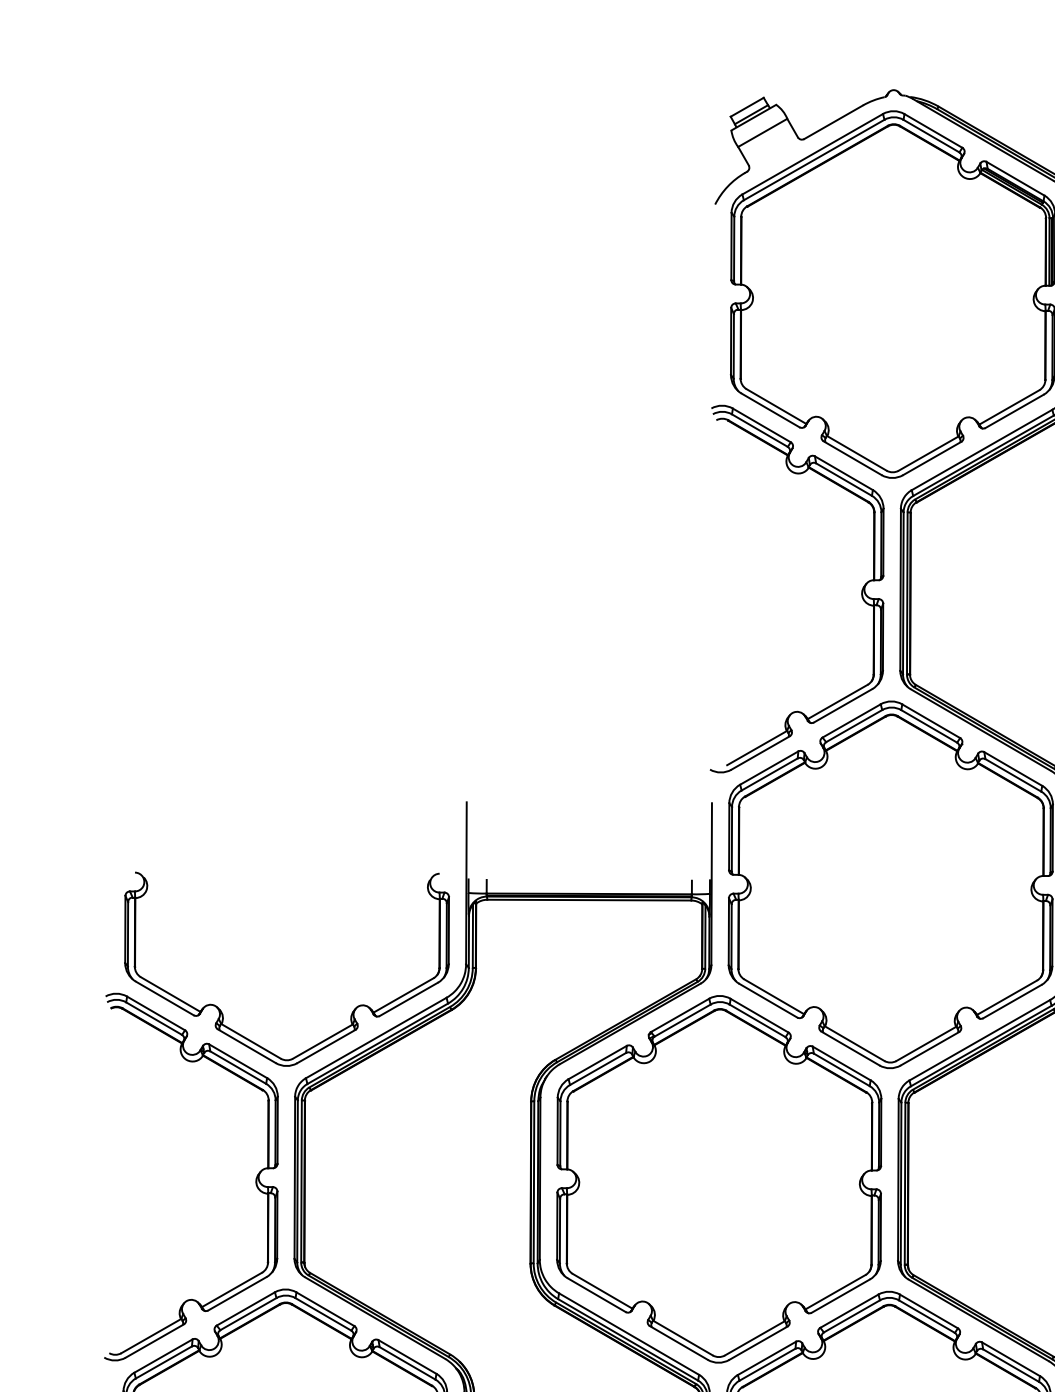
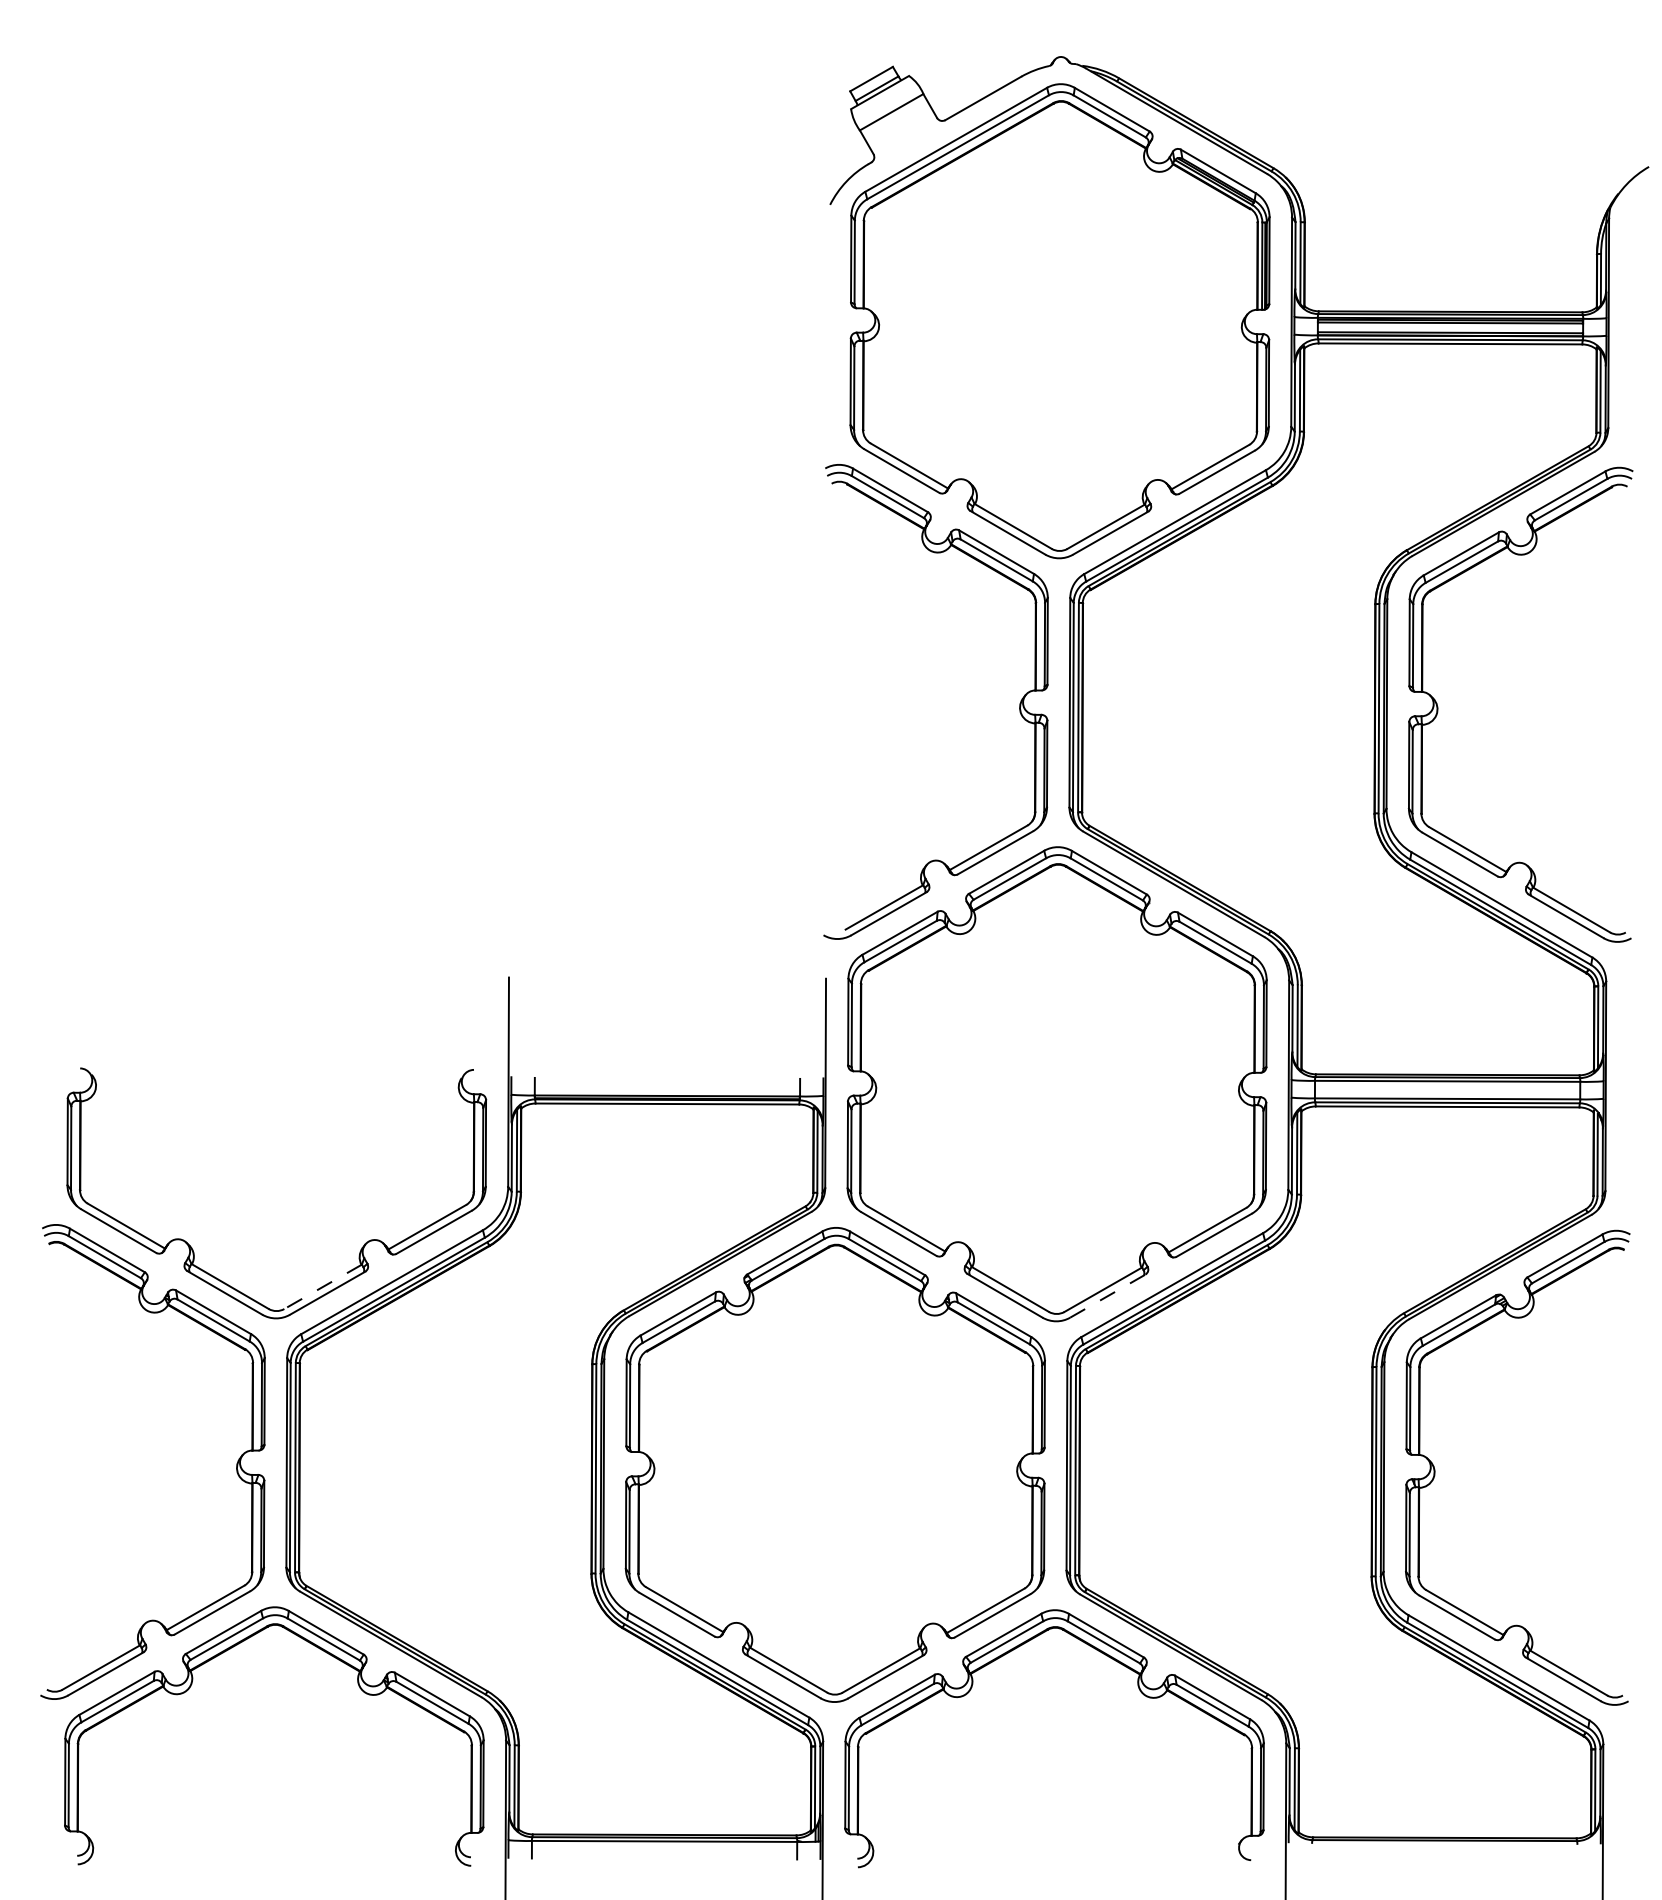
line: (323, 1041) -> (323, 1286), solid -> dashed
line: (930, 1048) -> (1108, 1295), solid -> dashed

